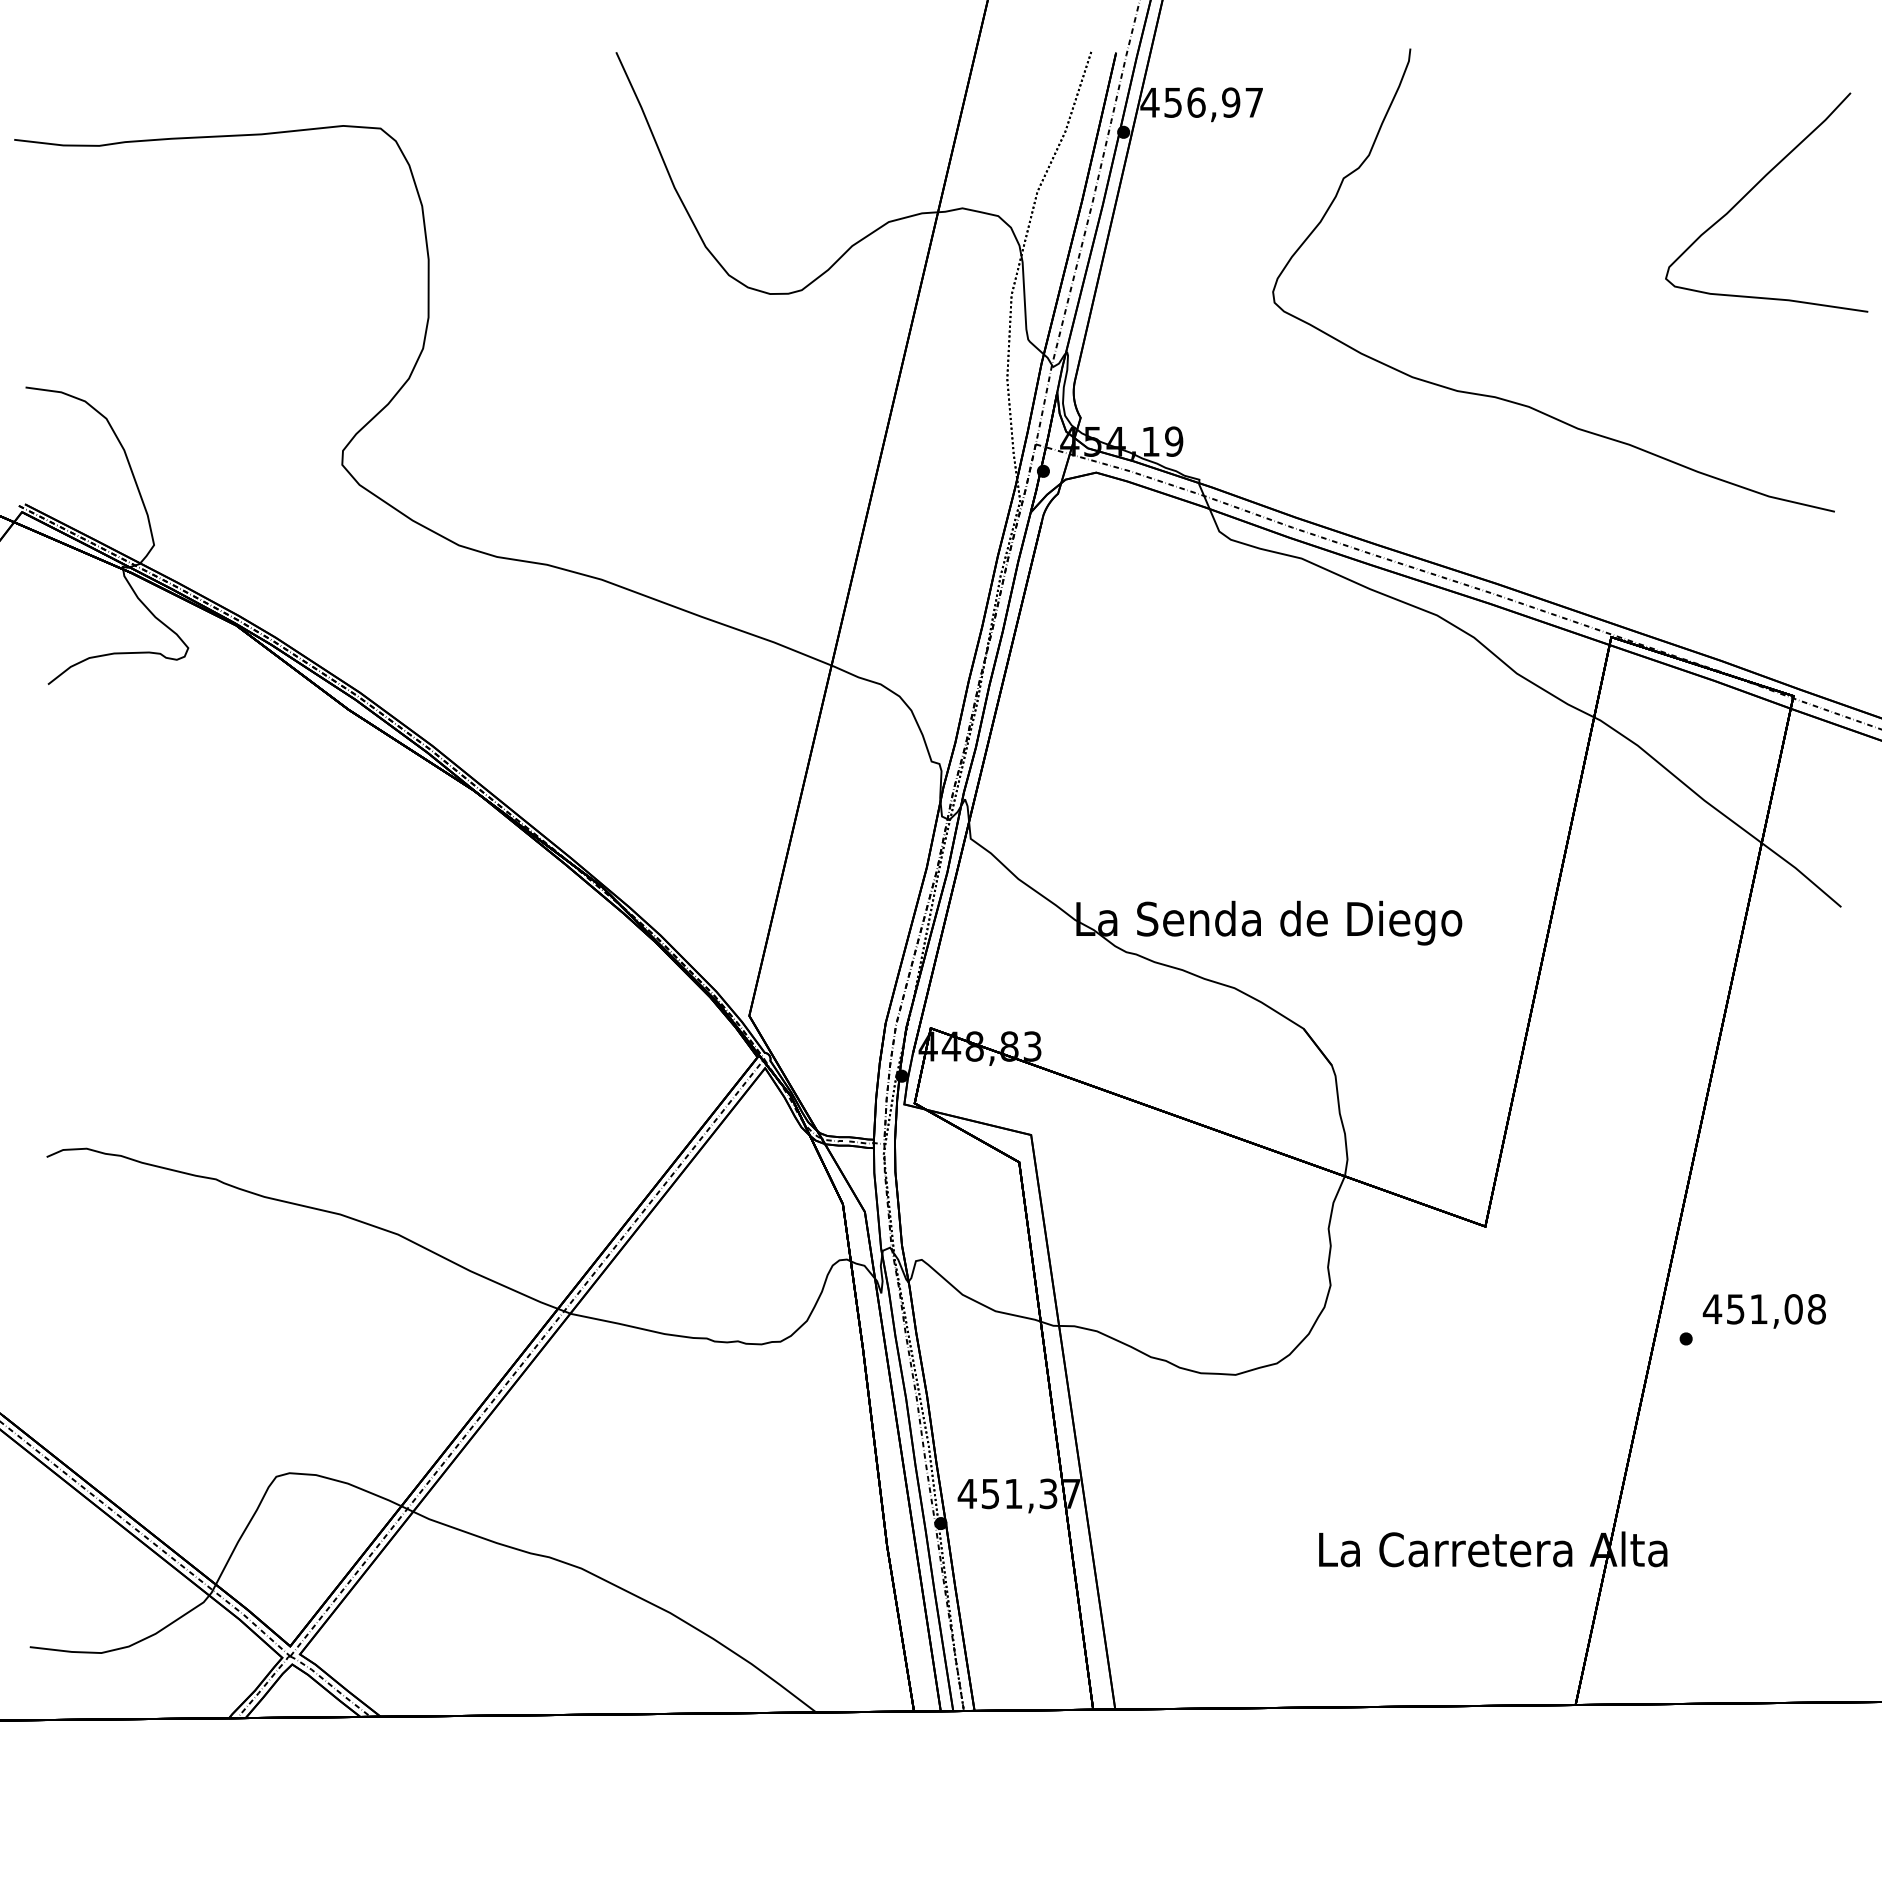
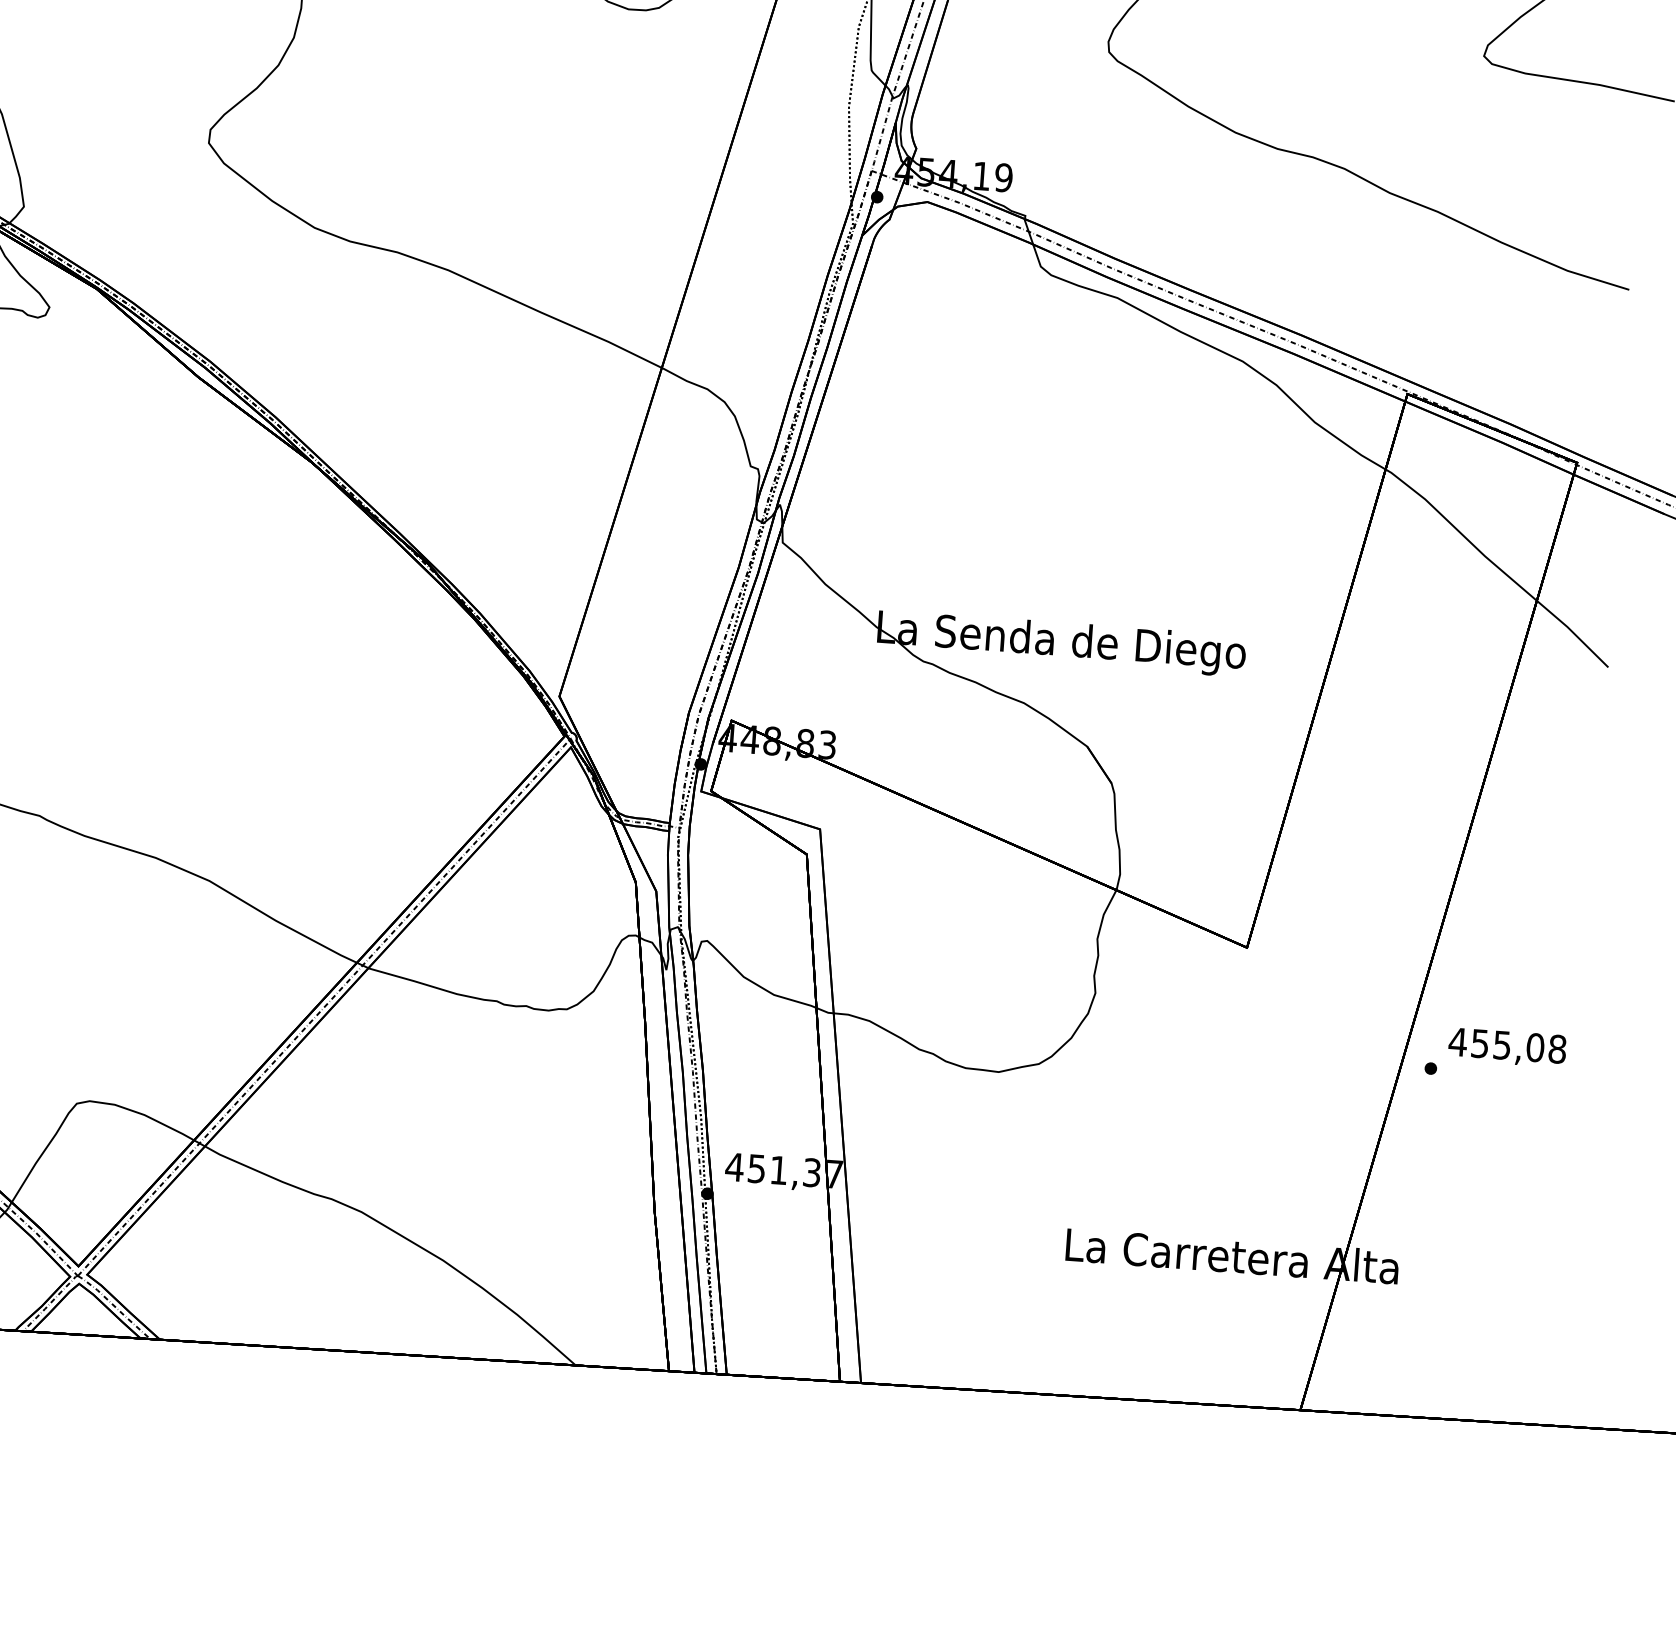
text: (1758, 1309) -> (1501, 1045), 451,08 -> 455,08

